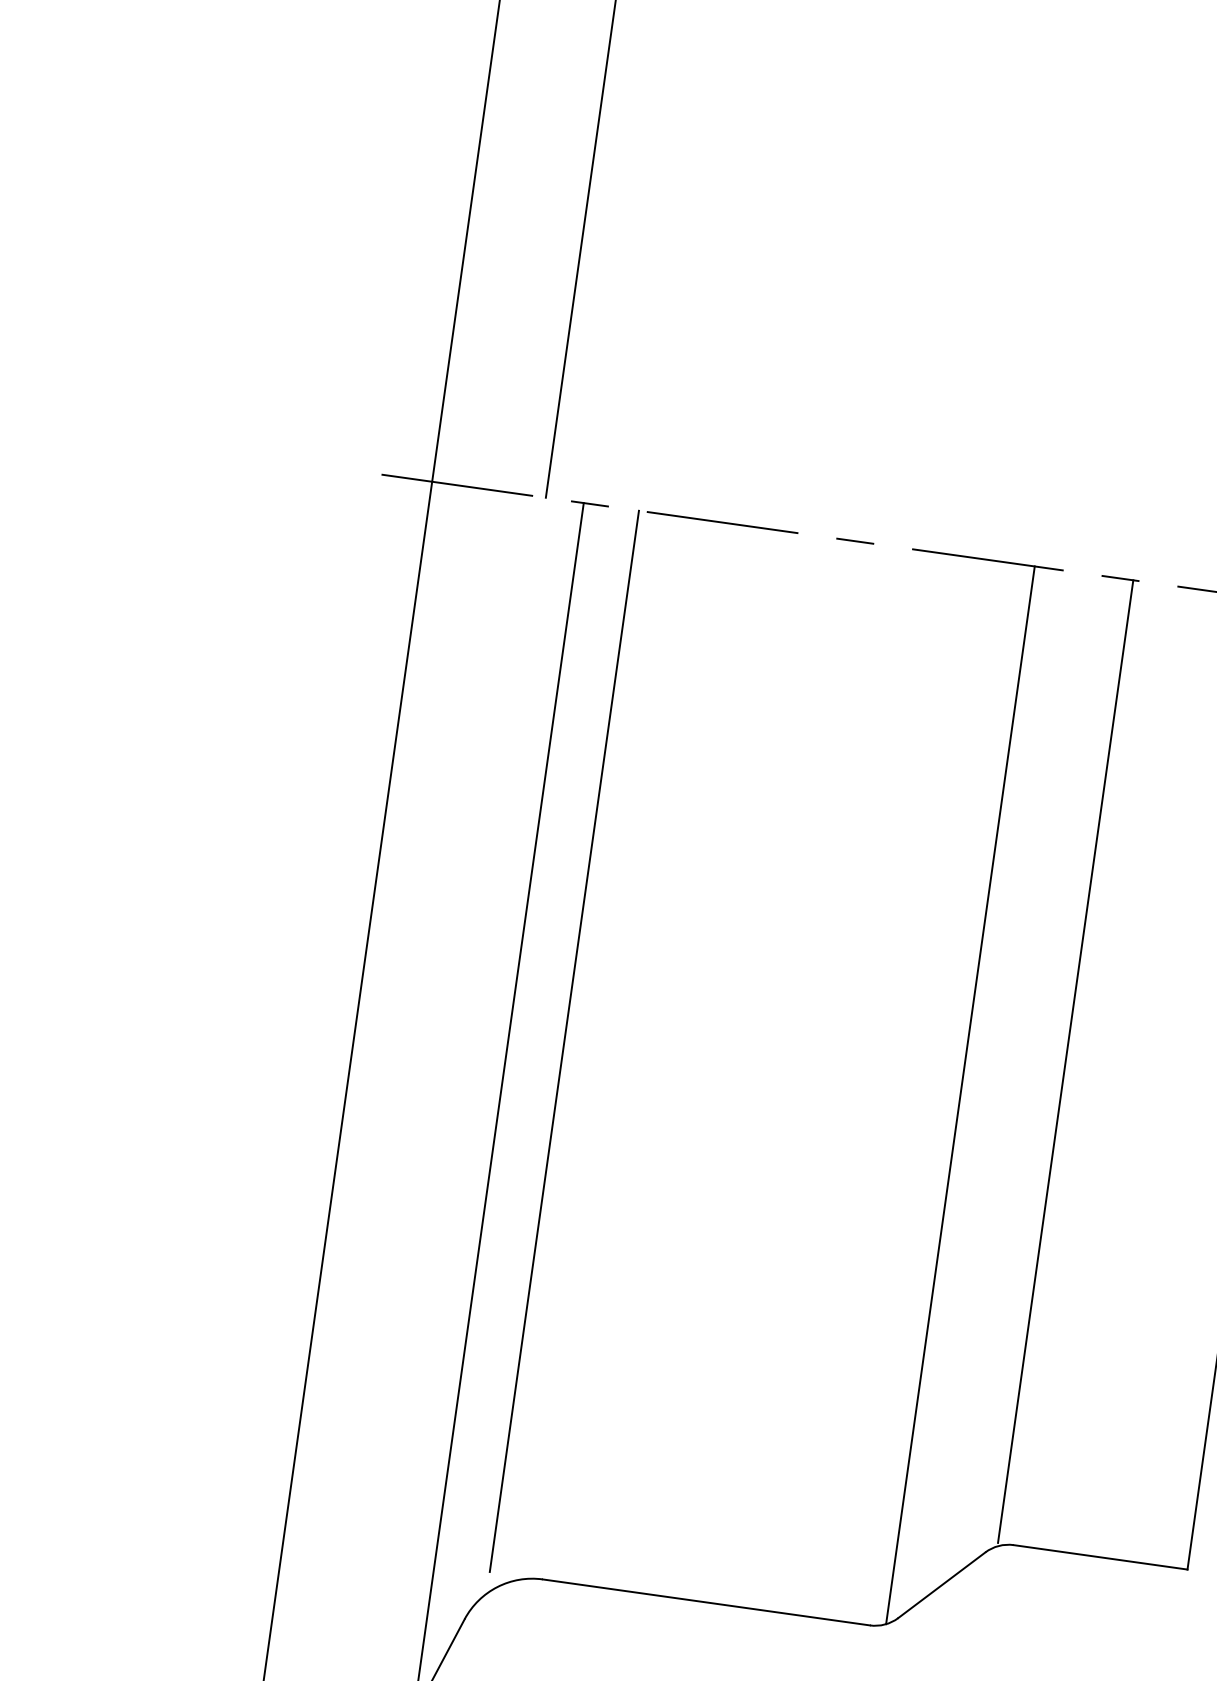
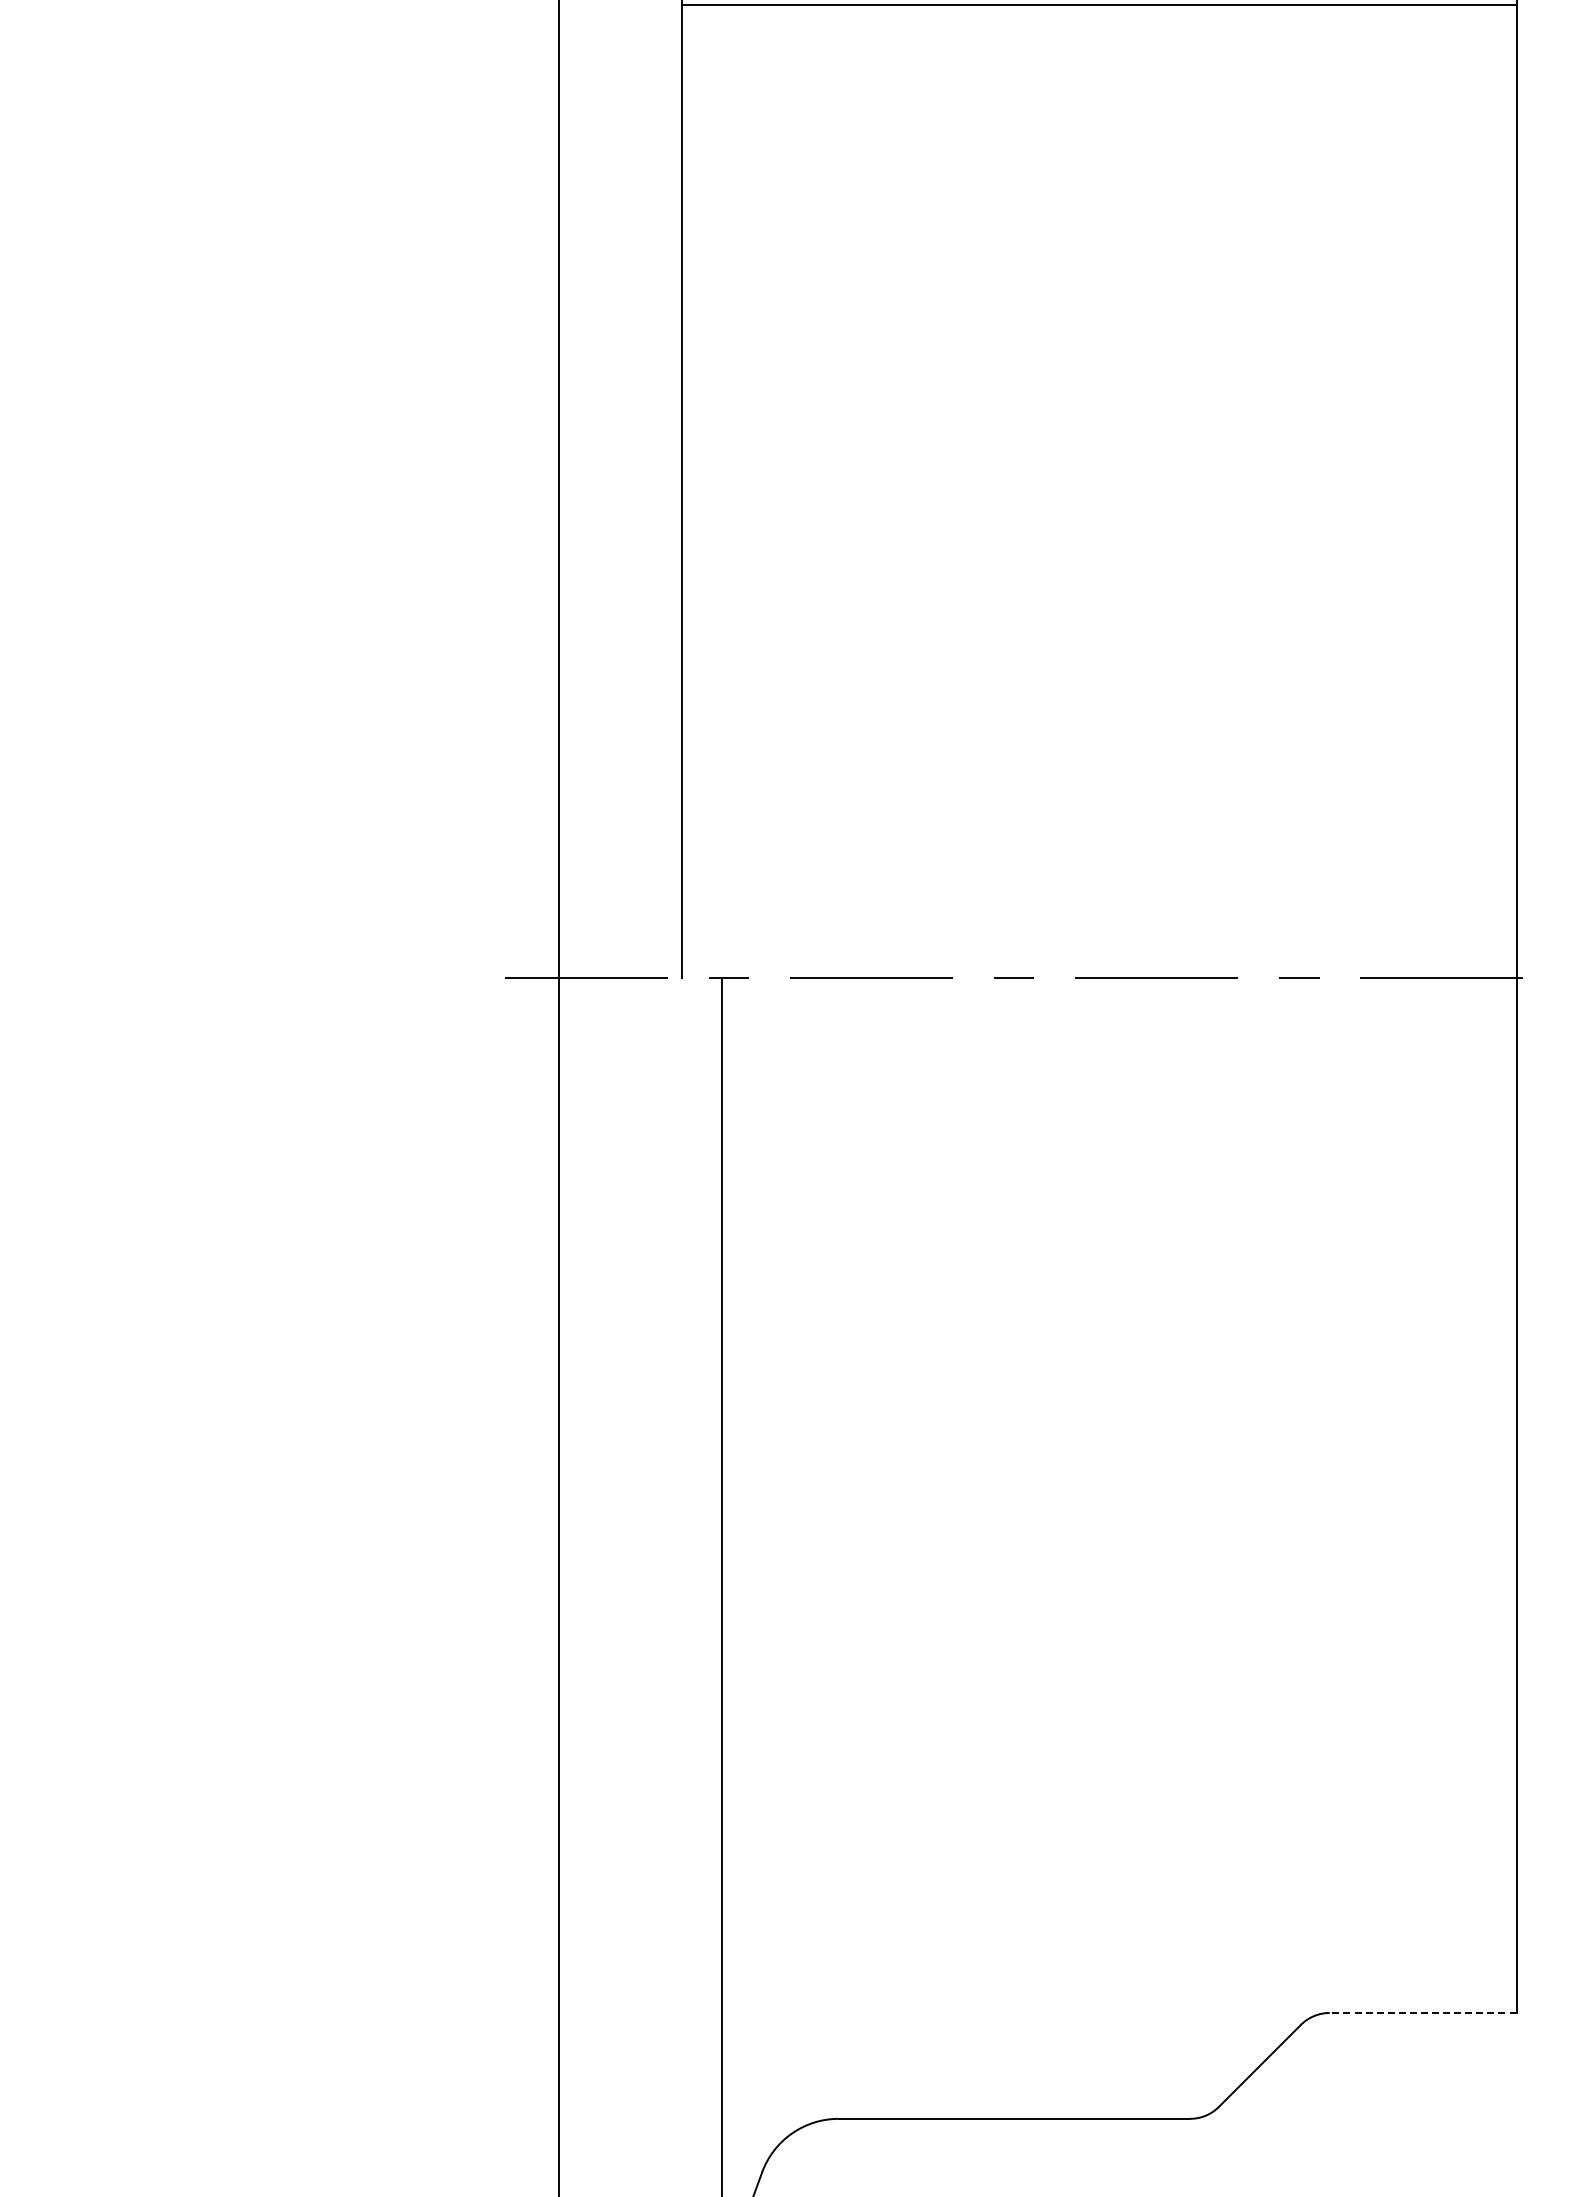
line: (564, 1041) -> (781, 1548), removed
line: (1065, 1061) -> (1312, 1495), removed
line: (960, 1095) -> (1207, 1546), removed
line: (1100, 1556) -> (1422, 2012), solid -> dashed

